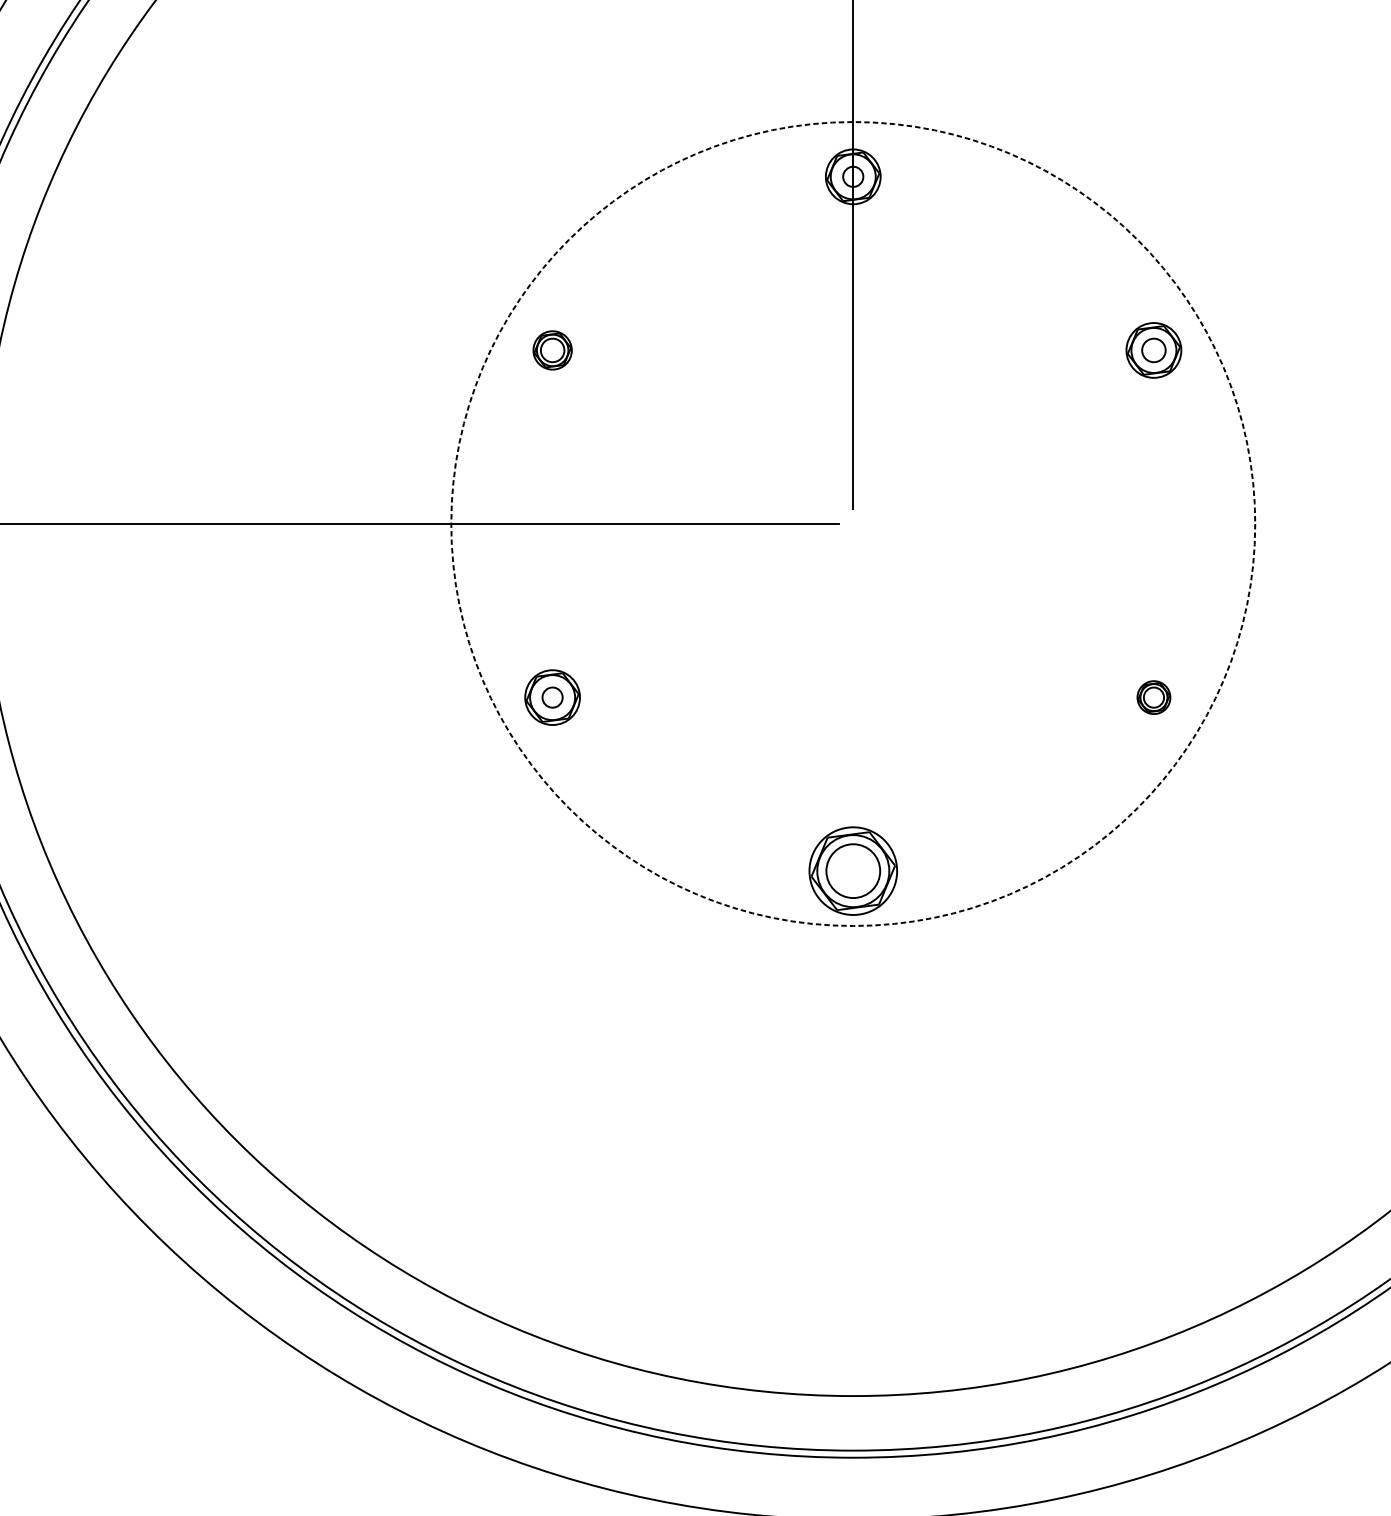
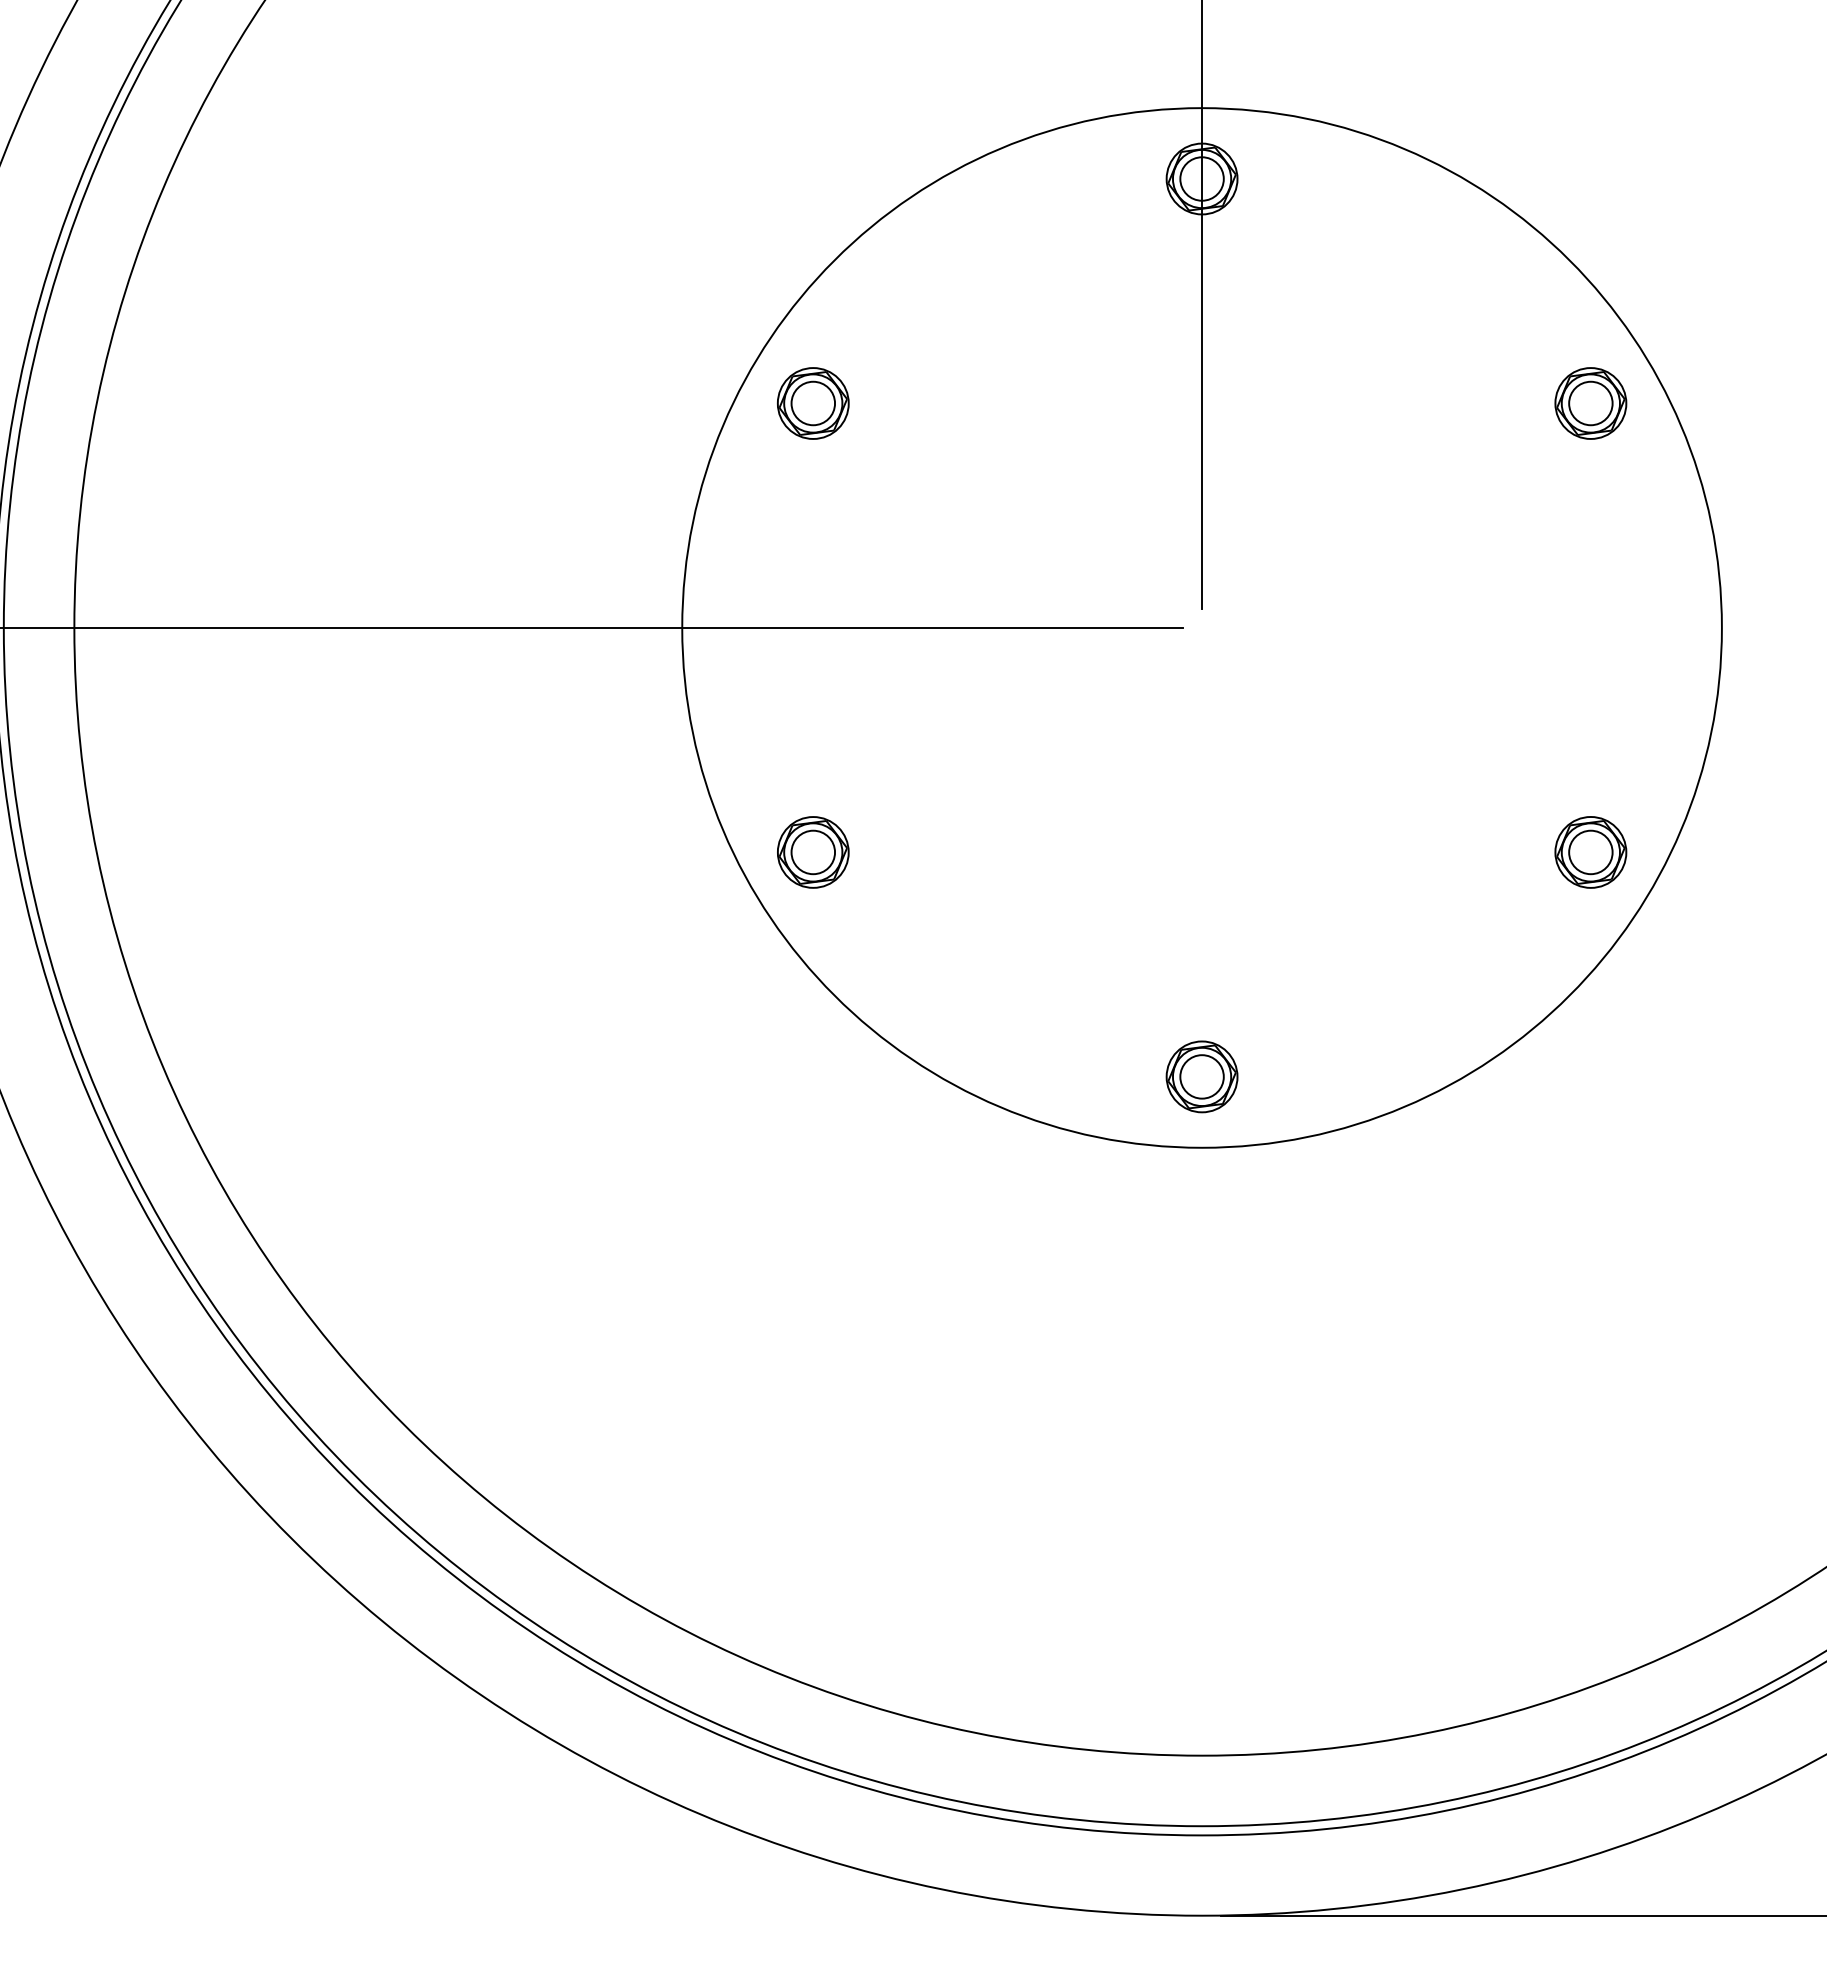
circle: (852, 176) -> (1201, 178), size x1.67
part: (552, 350) -> (813, 403), size x1.43
circle: (1153, 350) -> (1590, 403), size x1.43
circle: (852, 523) -> (1201, 627), dashed -> solid
circle: (552, 697) -> (813, 852), size x1.67
part: (1153, 697) -> (1590, 852), size x1.67
part: (852, 870) -> (1201, 1076), size x0.62

